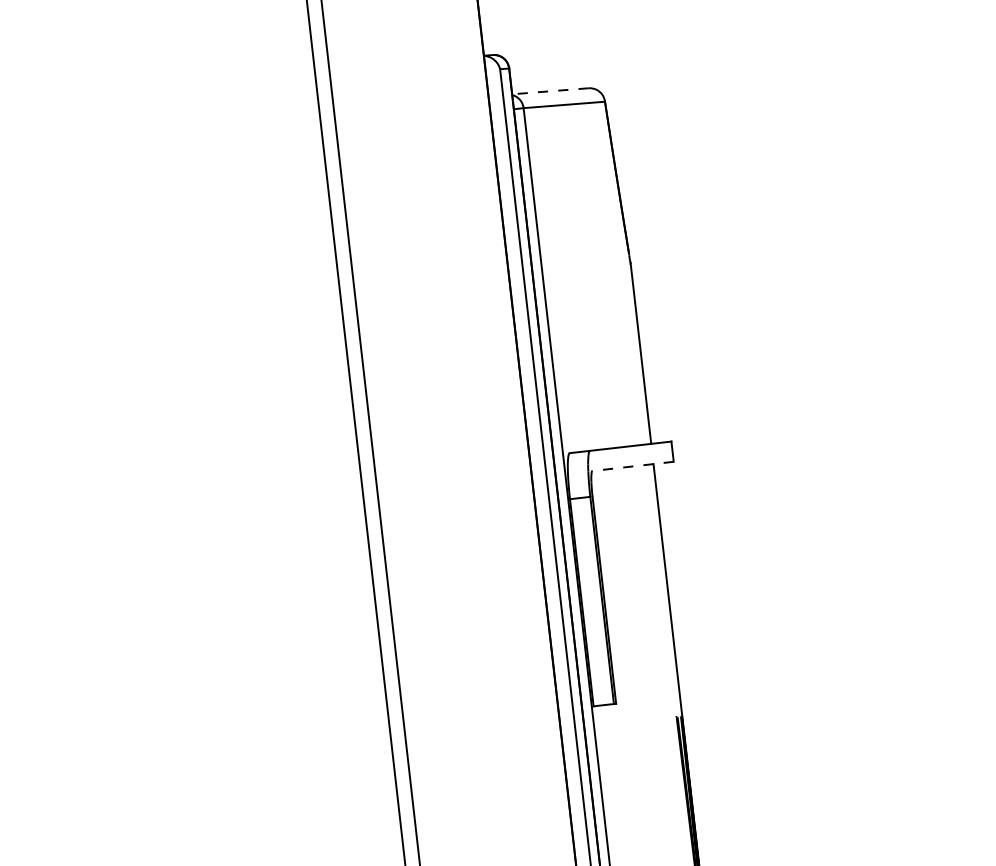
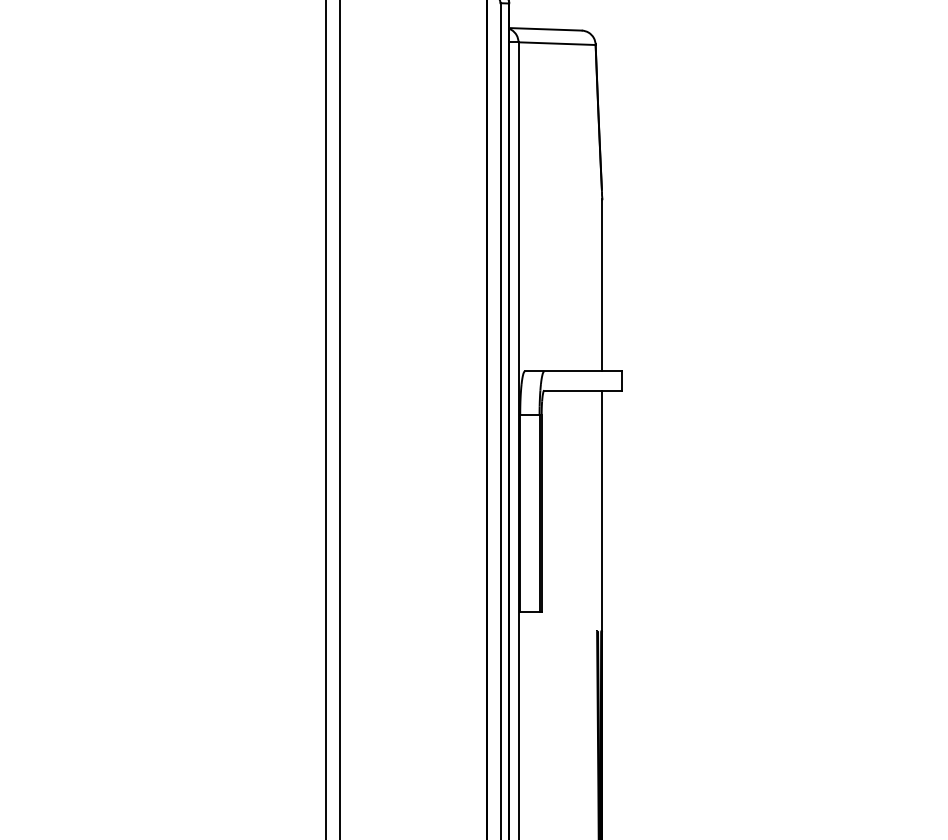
line: (549, 91) -> (544, 29), dashed -> solid
line: (632, 466) -> (582, 390), dashed -> solid

